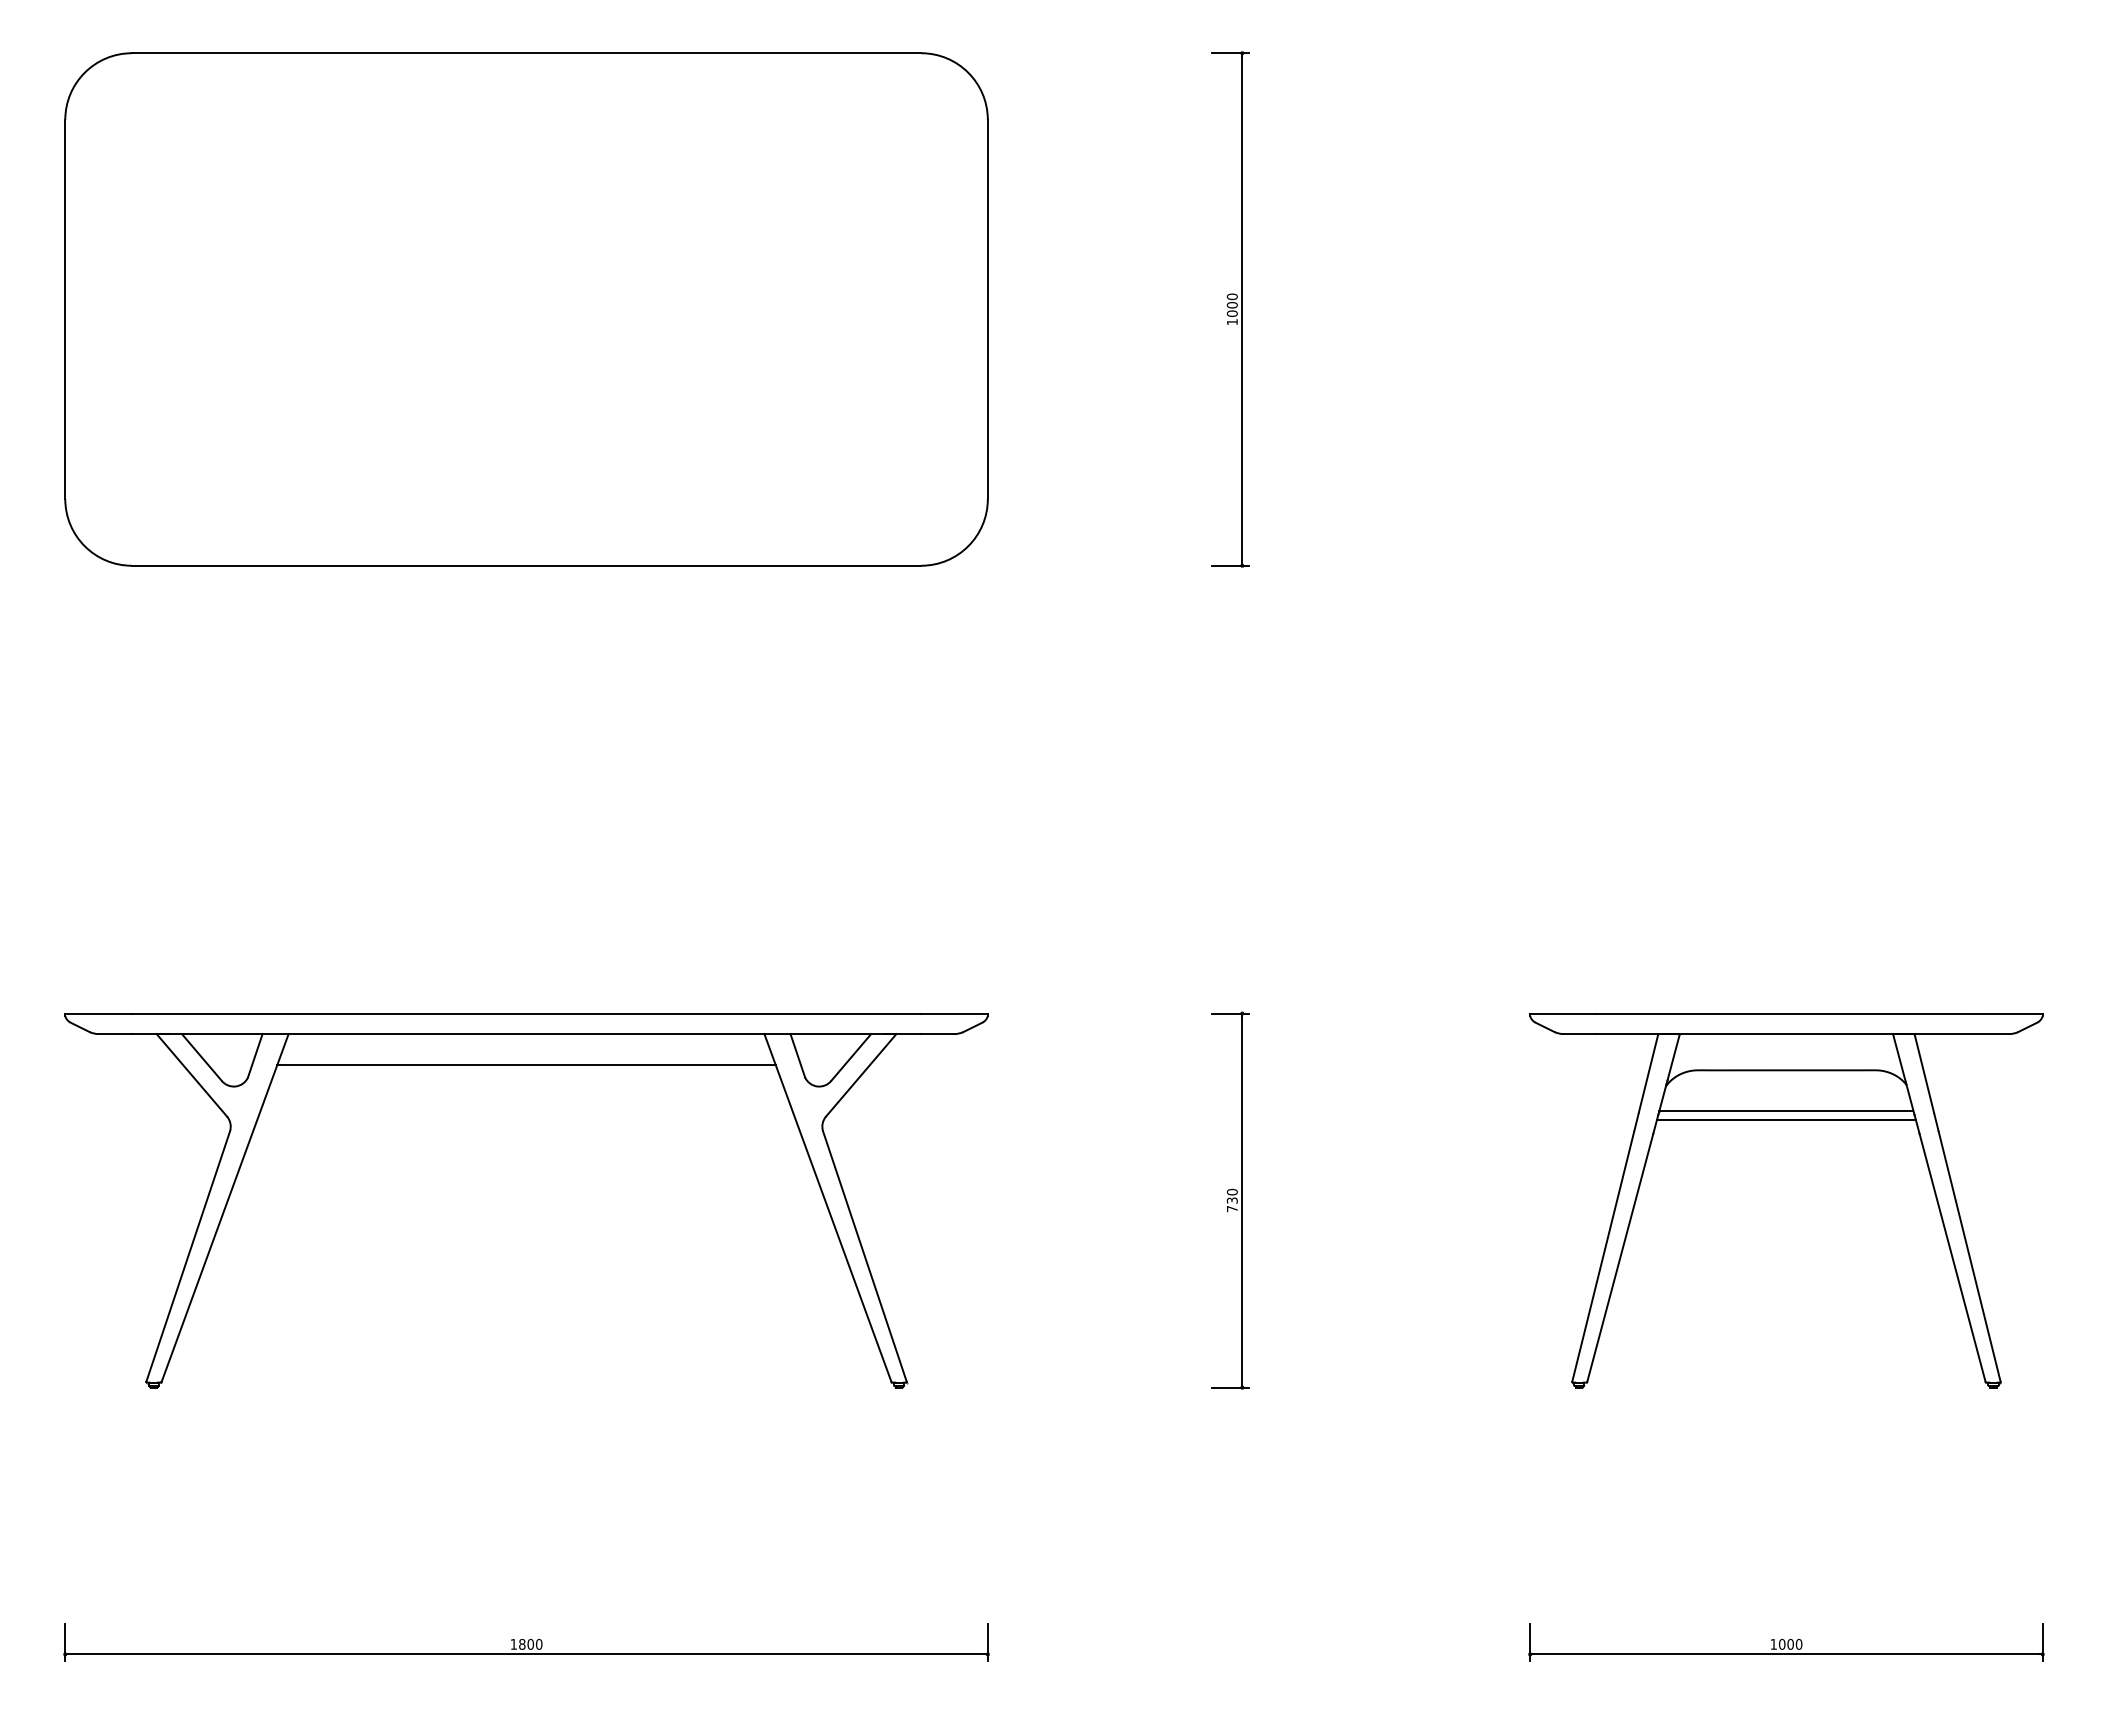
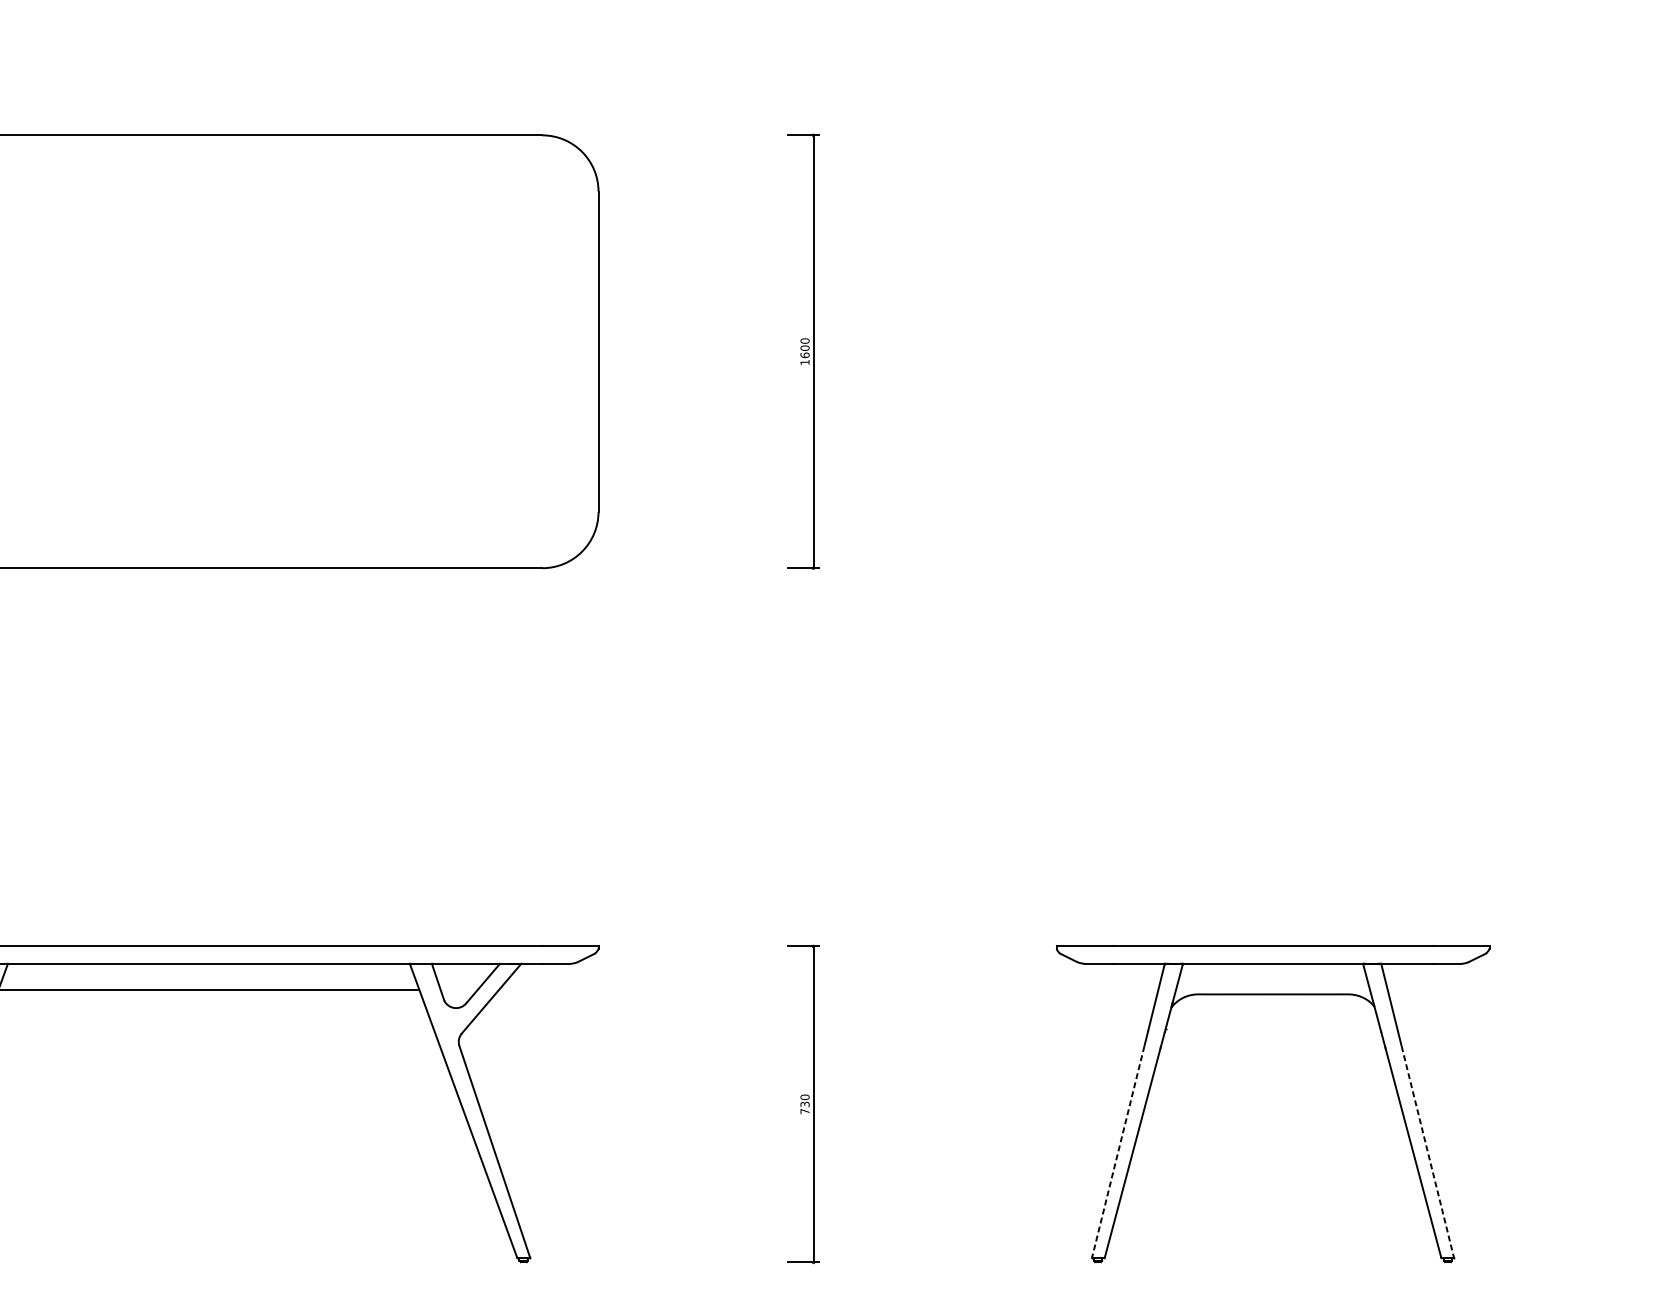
text: (1231, 313) -> (804, 355), 1000 -> 1600
line: (1786, 1110) -> (1273, 1028), removed
line: (1786, 1119) -> (1273, 1035), removed
line: (1603, 1256) -> (1118, 1151), solid -> dashed
line: (1969, 1256) -> (1427, 1151), solid -> dashed

